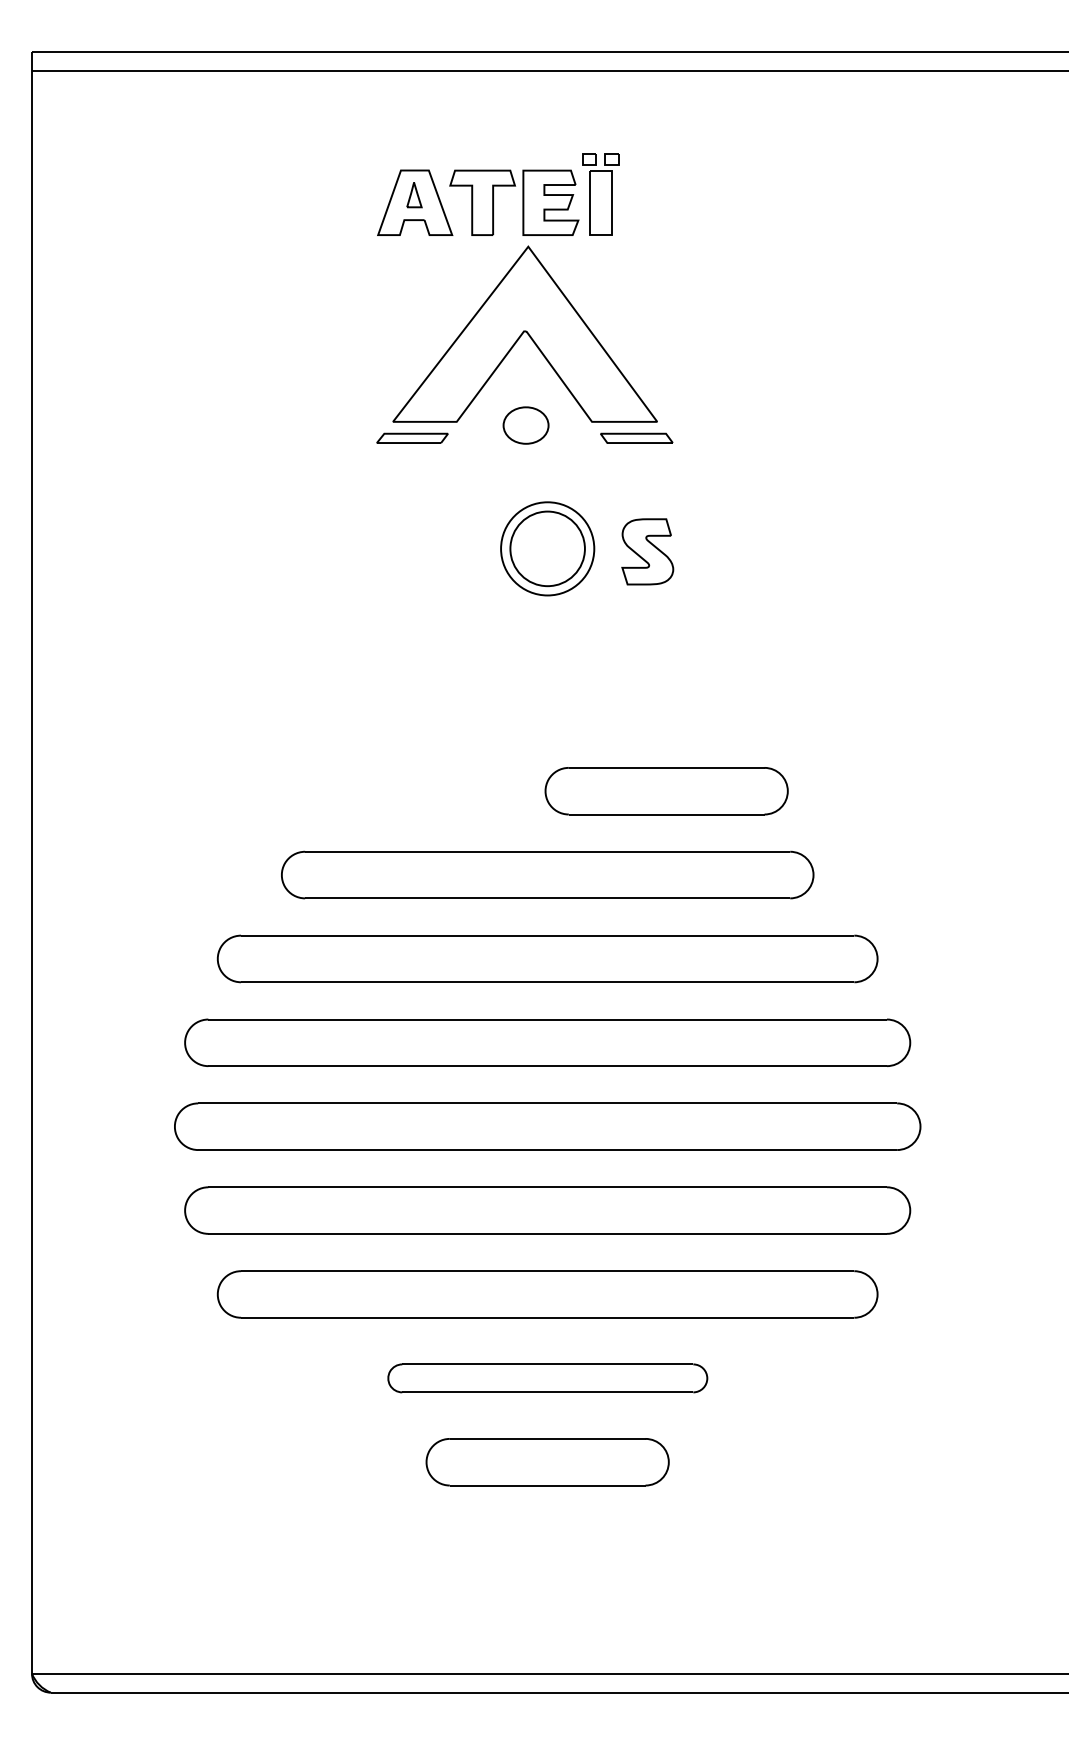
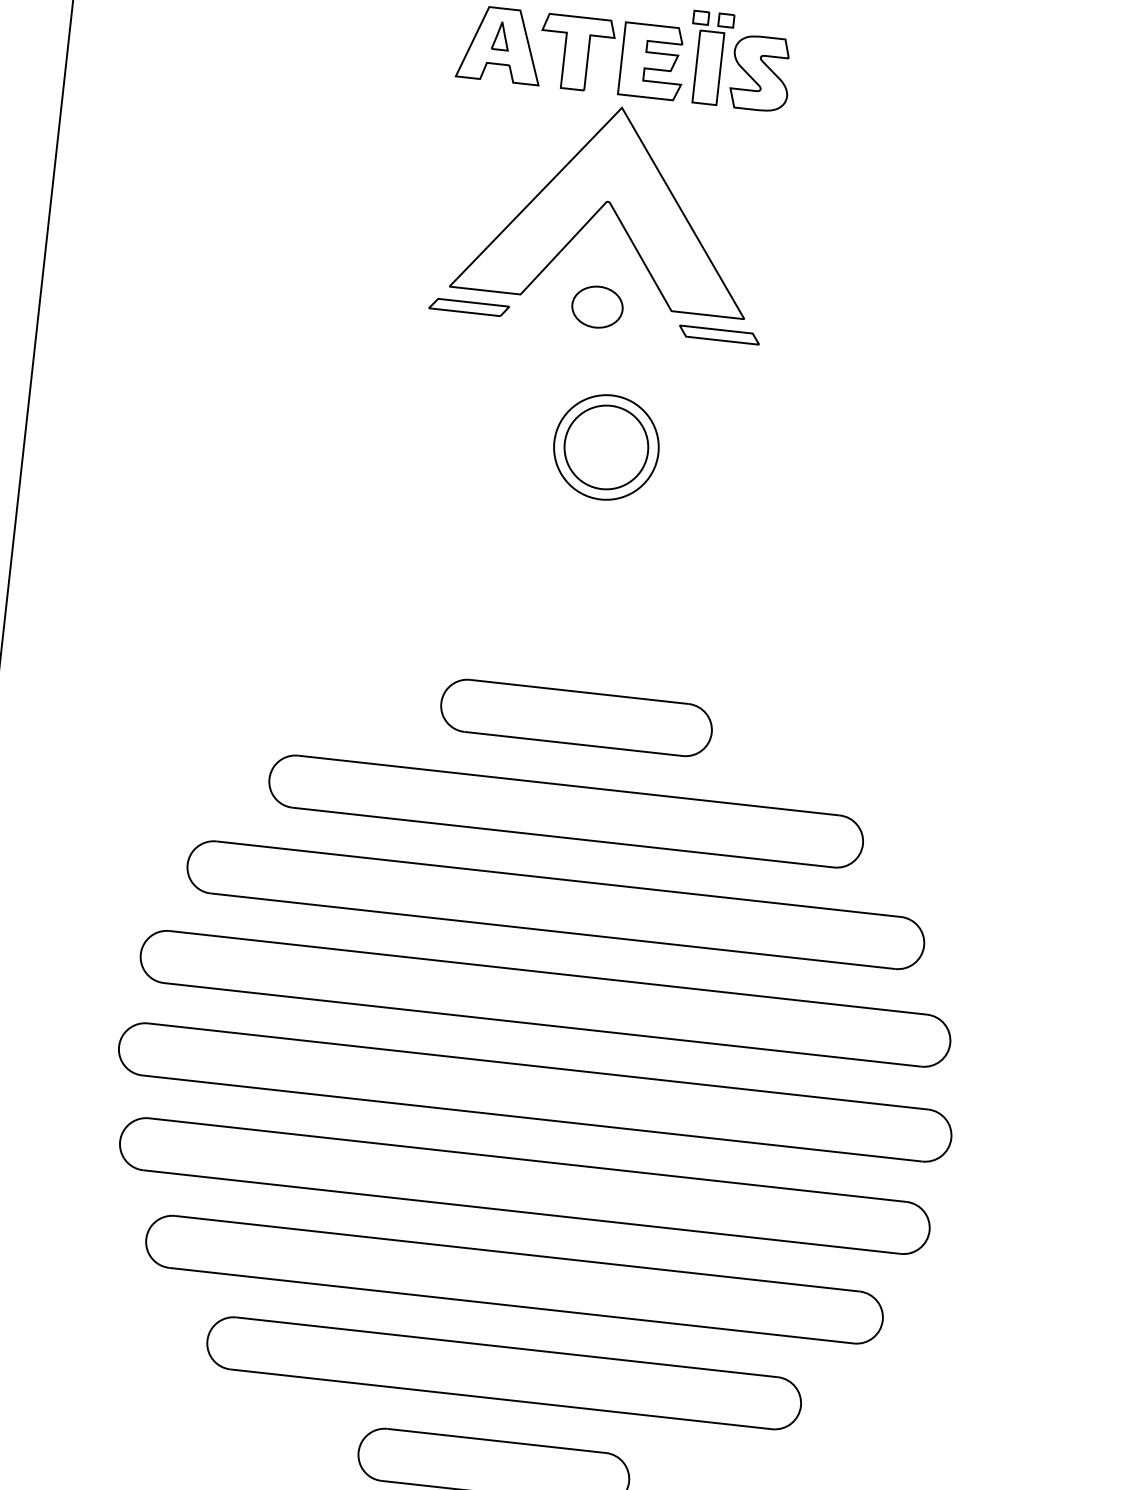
part: (647, 551) -> (760, 73), moved
part: (666, 791) -> (576, 718), moved
part: (547, 1378) -> (503, 1373), size x1.67

